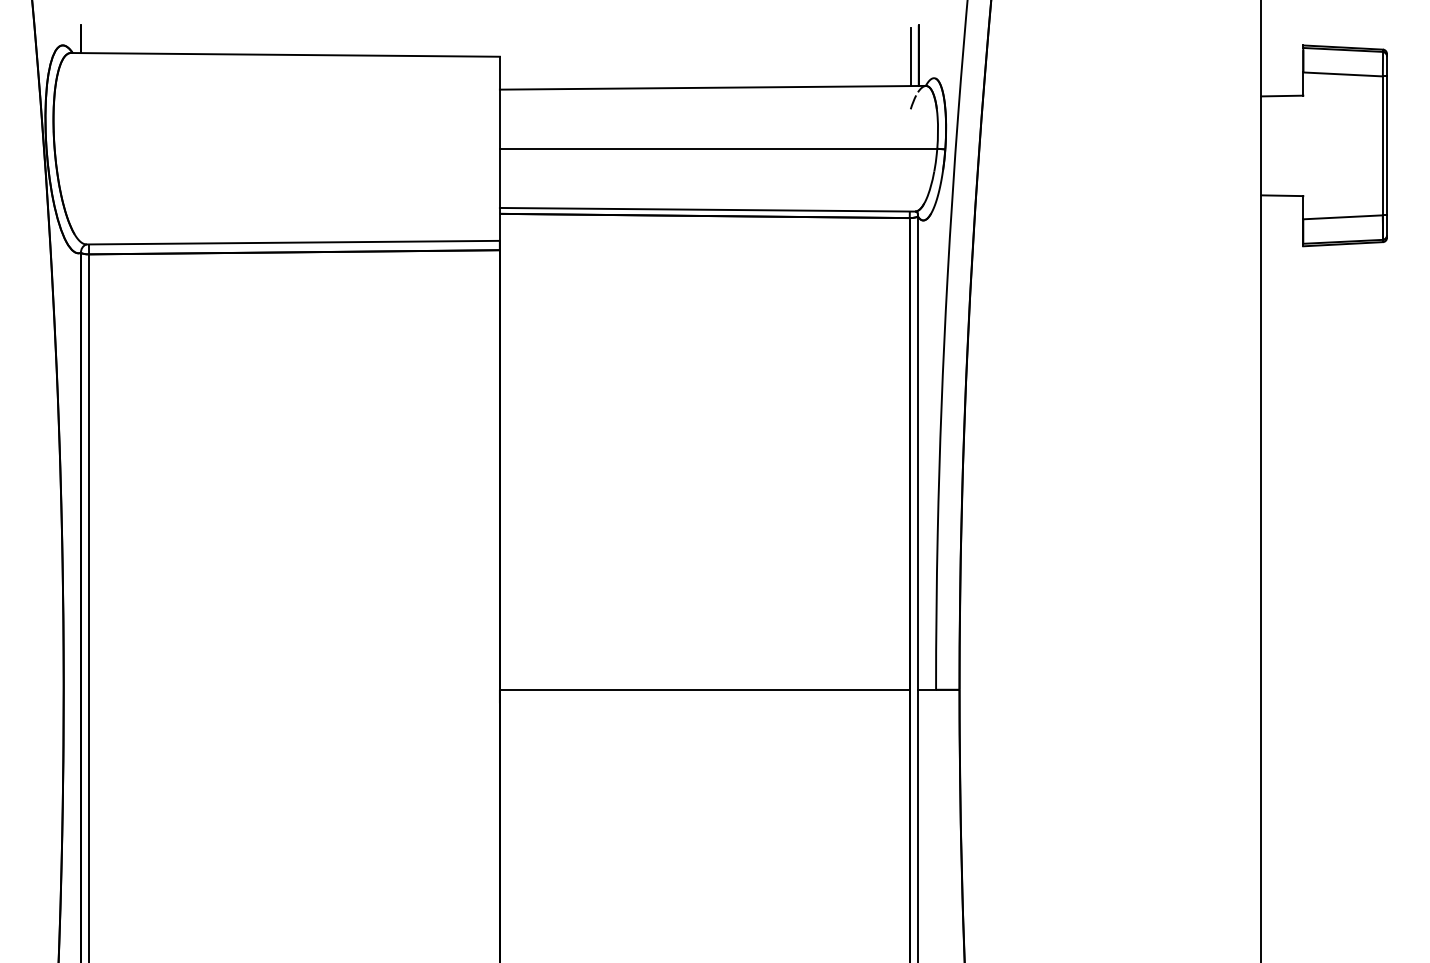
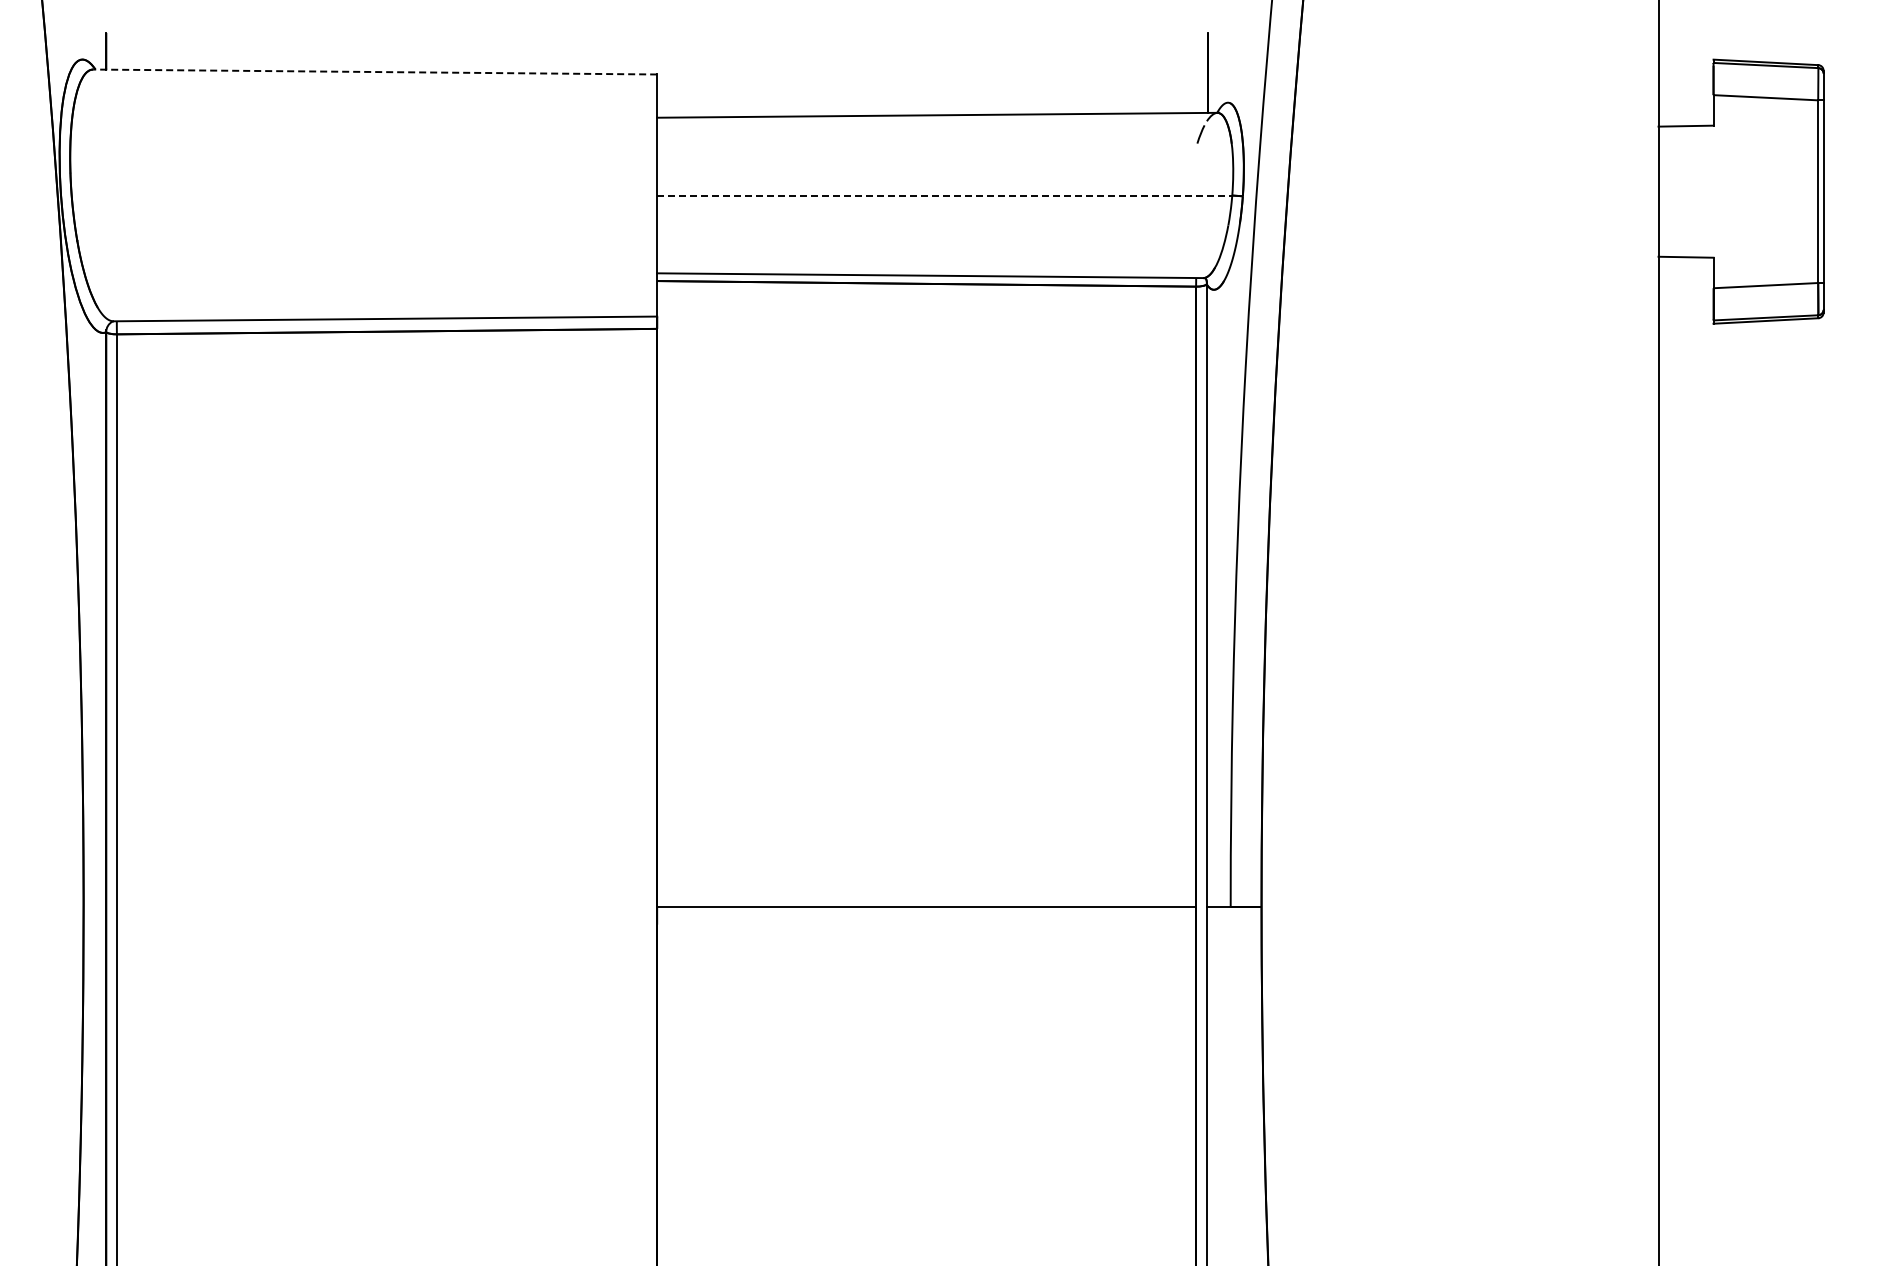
line: (285, 55) -> (375, 72), solid -> dashed
line: (910, 56) -> (1197, 74), removed
line: (718, 148) -> (944, 195), solid -> dashed

